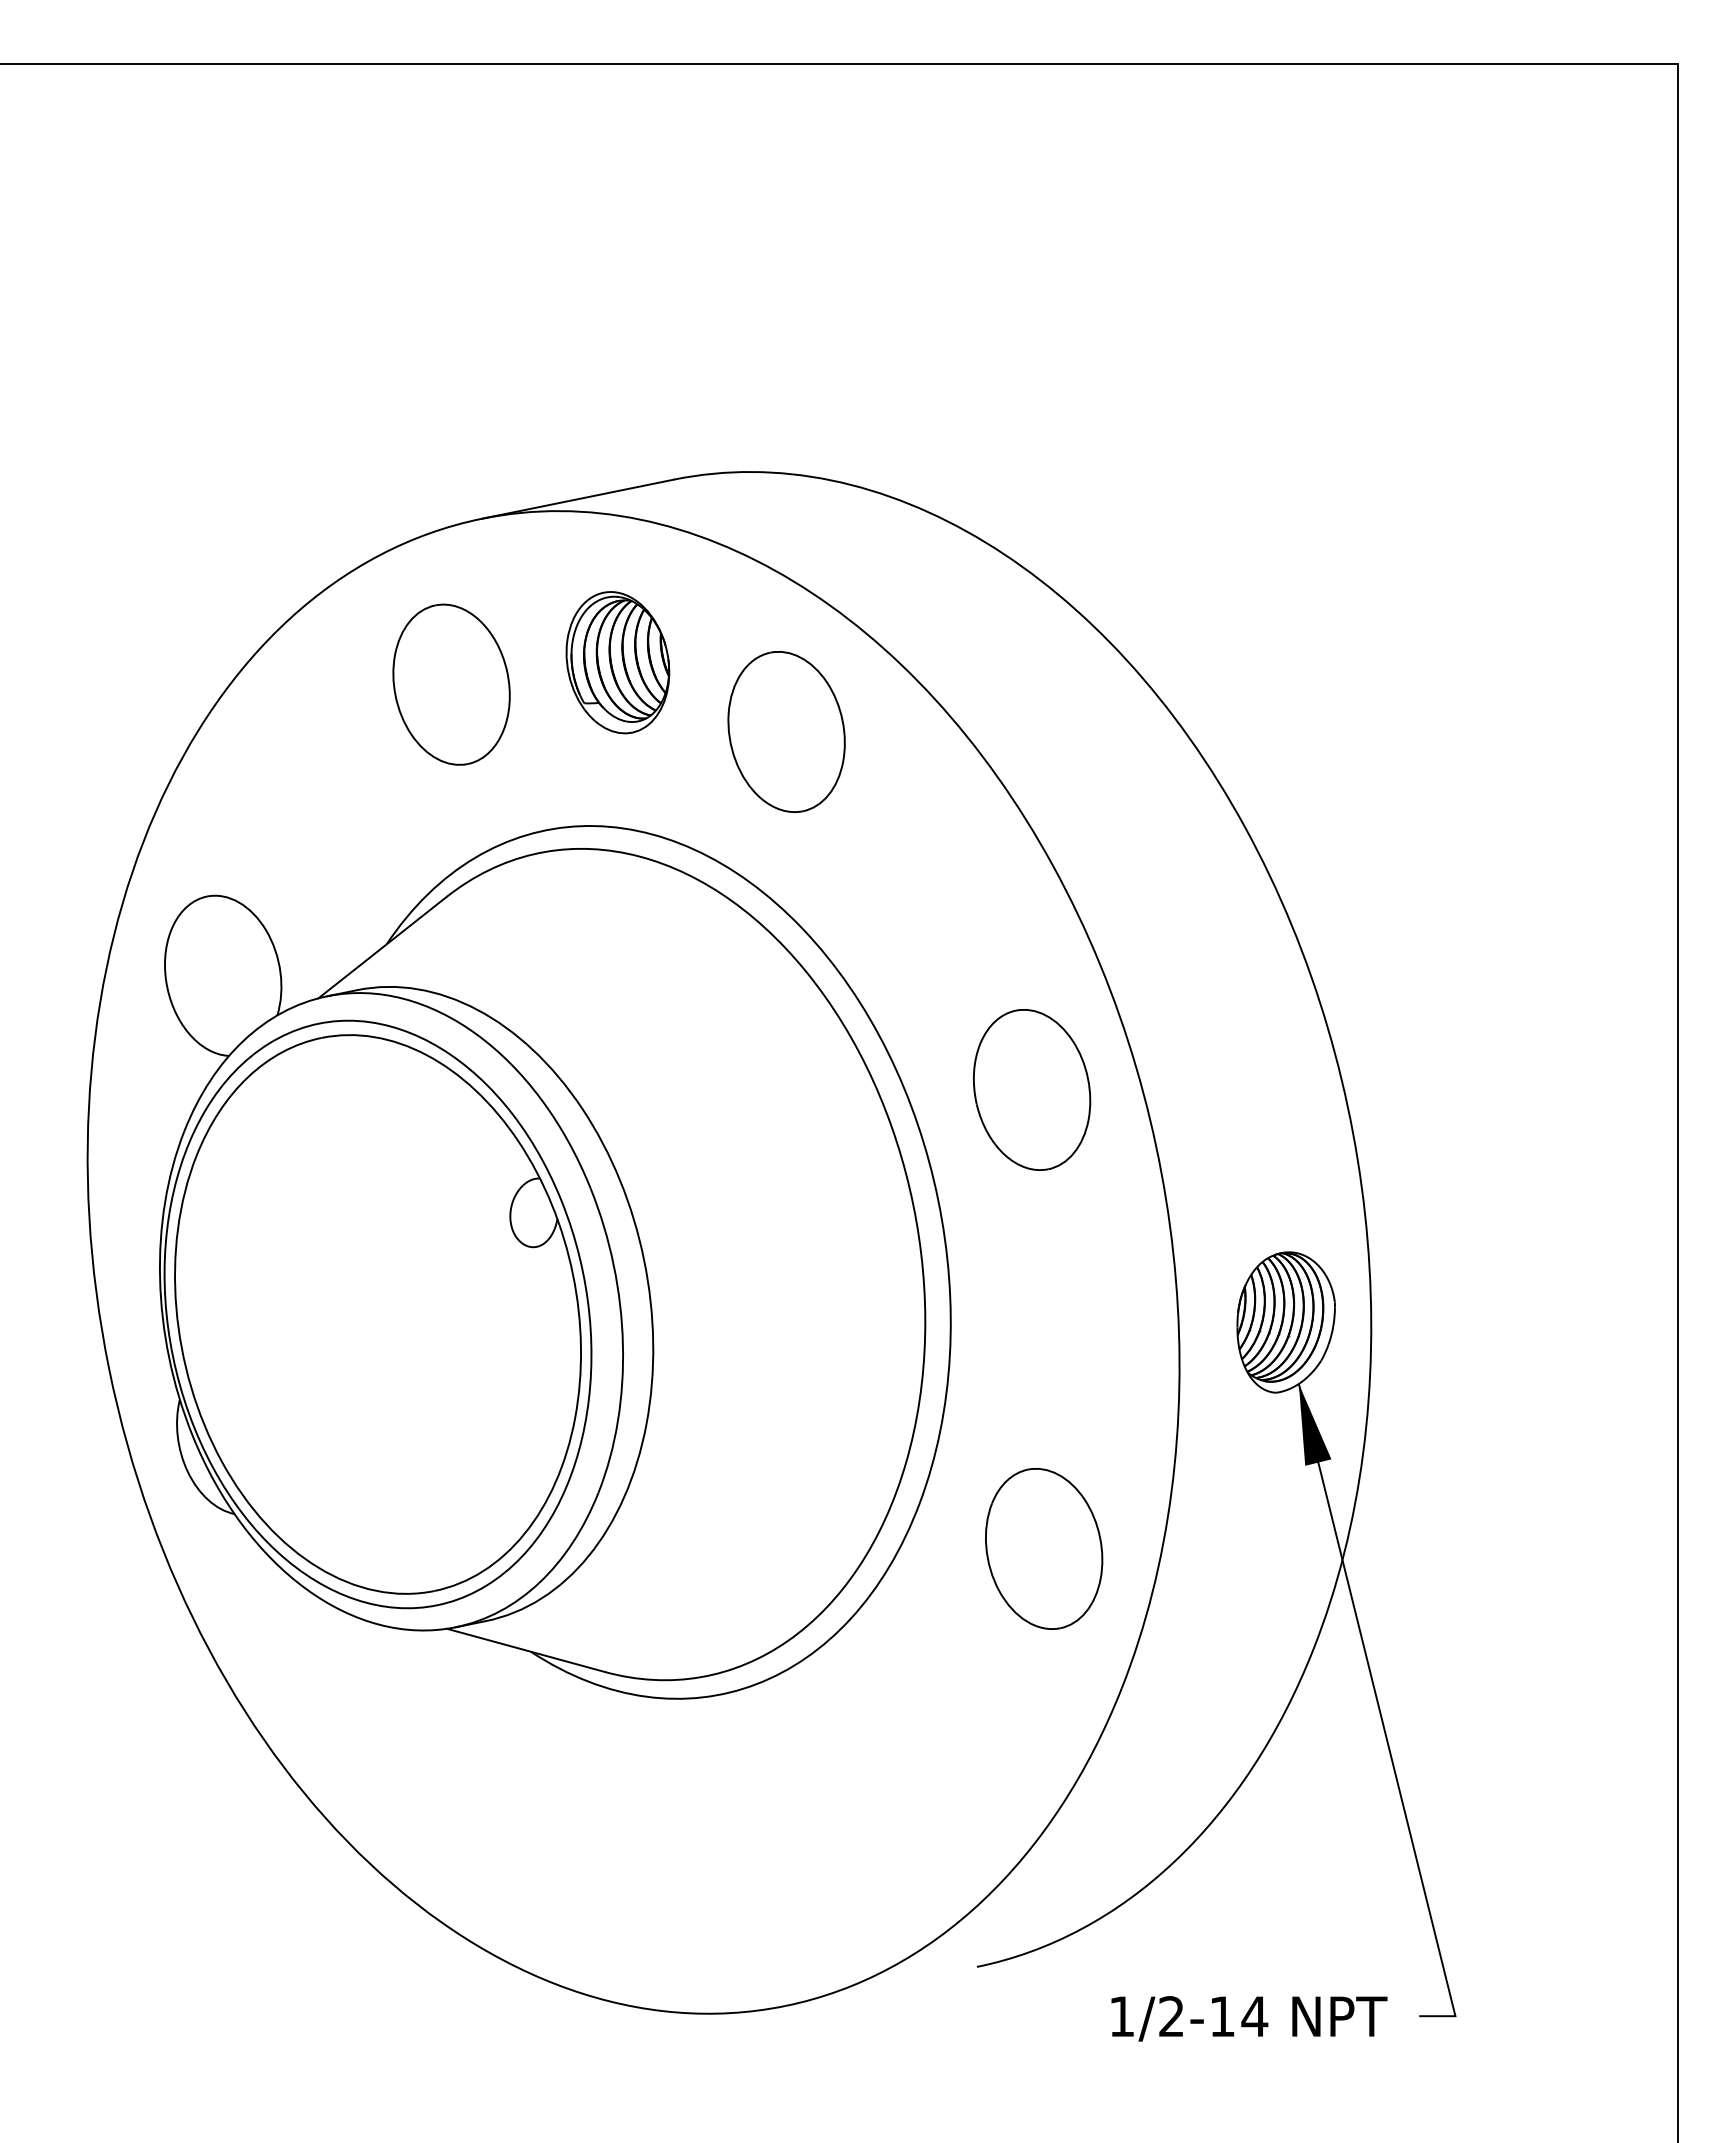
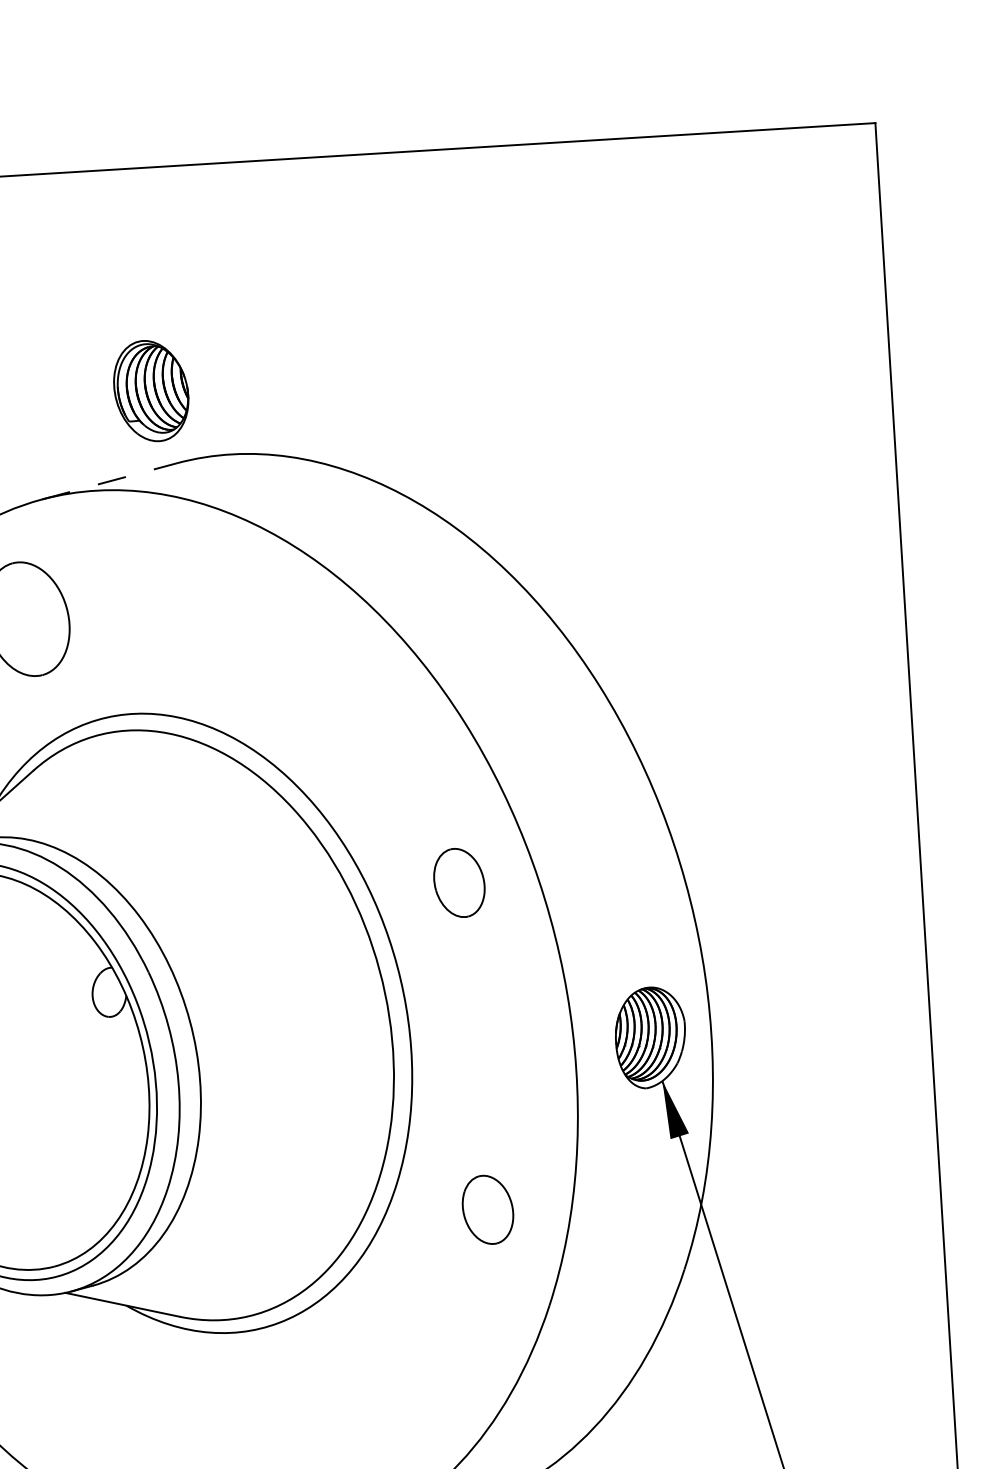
line: (577, 499) -> (109, 481), solid -> dashed
part: (617, 662) -> (150, 390), moved
part: (786, 731) -> (268, 637), removed
part: (1032, 1089) -> (459, 882), size x0.6
part: (1044, 1548) -> (488, 1209), size x0.6

